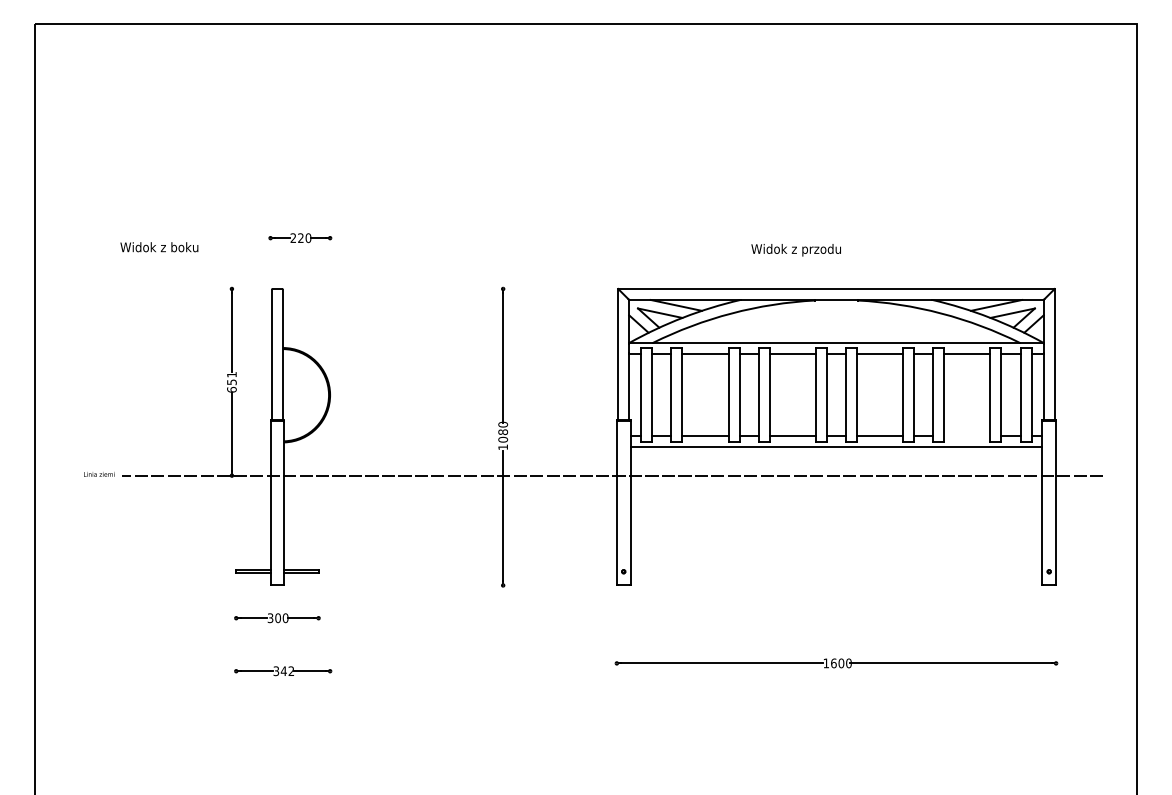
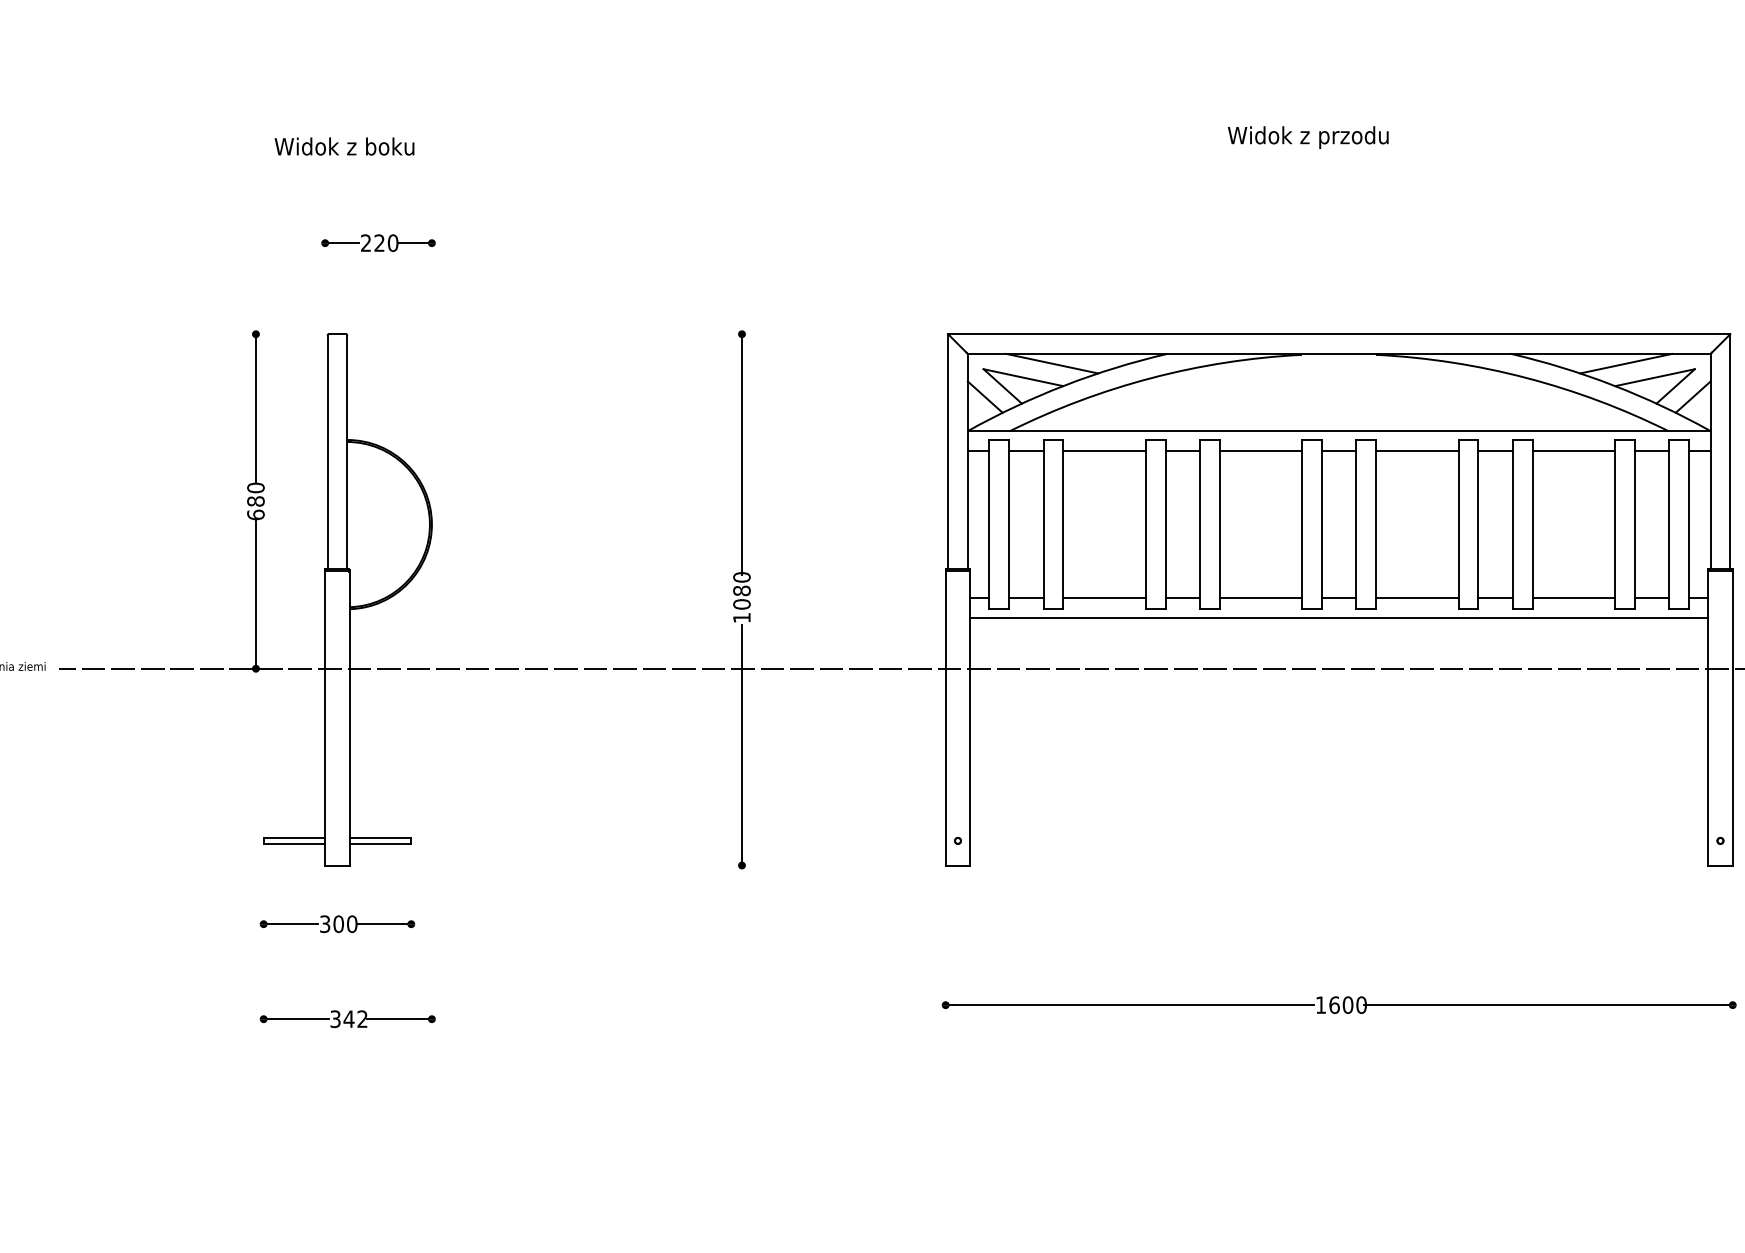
text: (159, 247) -> (344, 147), moved
text: (795, 250) -> (1307, 138), moved
text: (231, 378) -> (255, 494), 651 -> 680
line: (967, 436) -> (1574, 598), added

